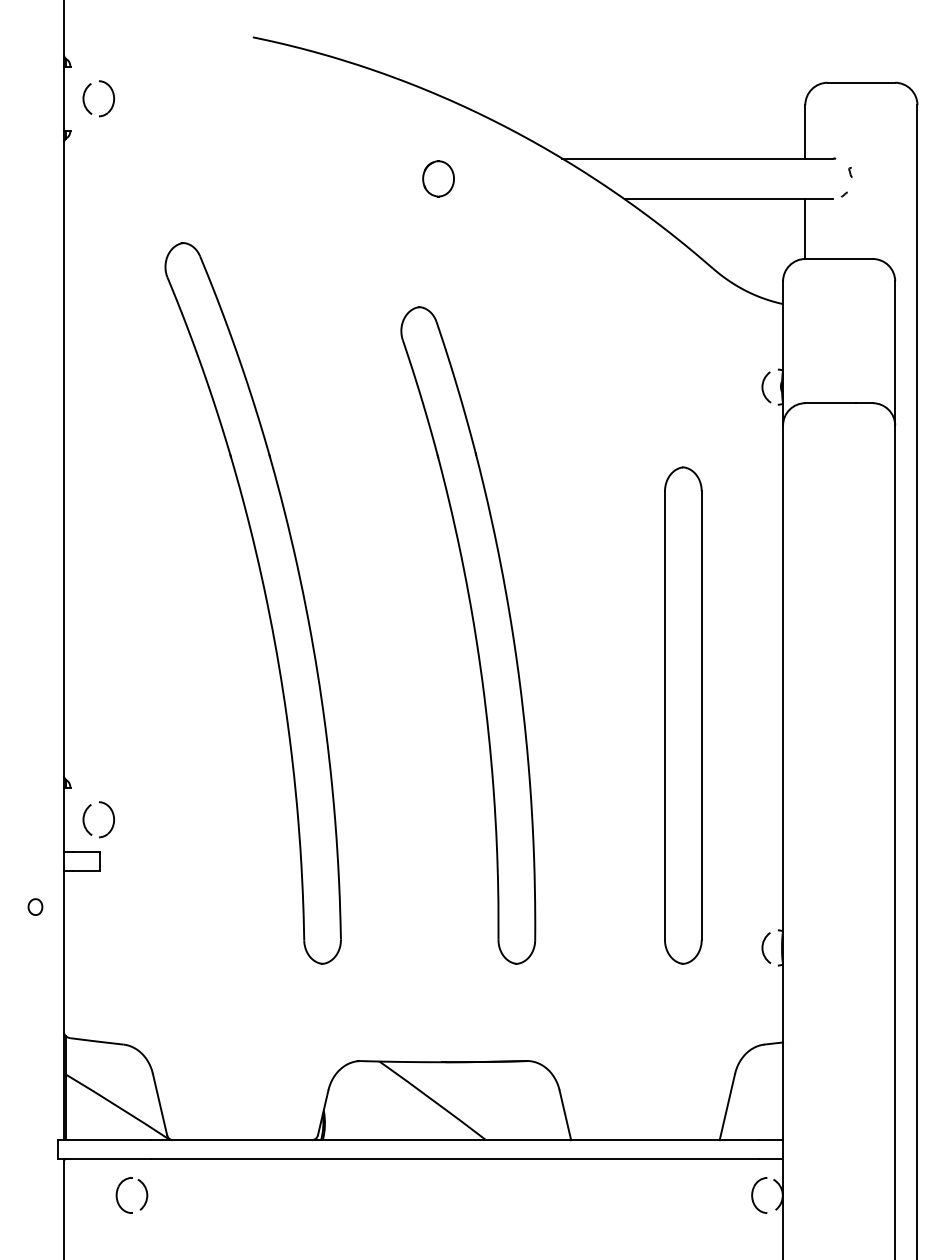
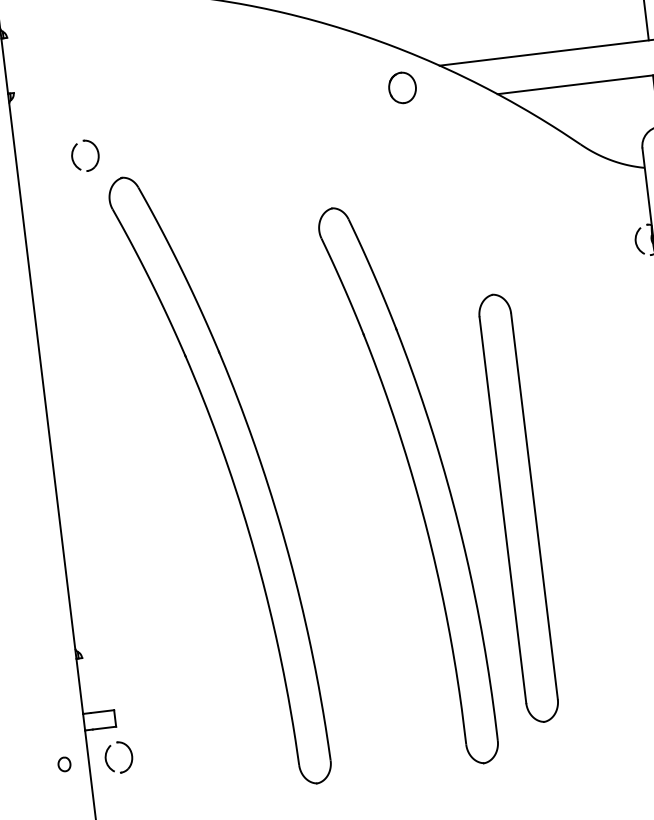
part: (86, 91) -> (74, 150), moved
part: (438, 178) -> (402, 87), moved
part: (683, 715) -> (518, 508), moved
part: (86, 812) -> (107, 752), moved

